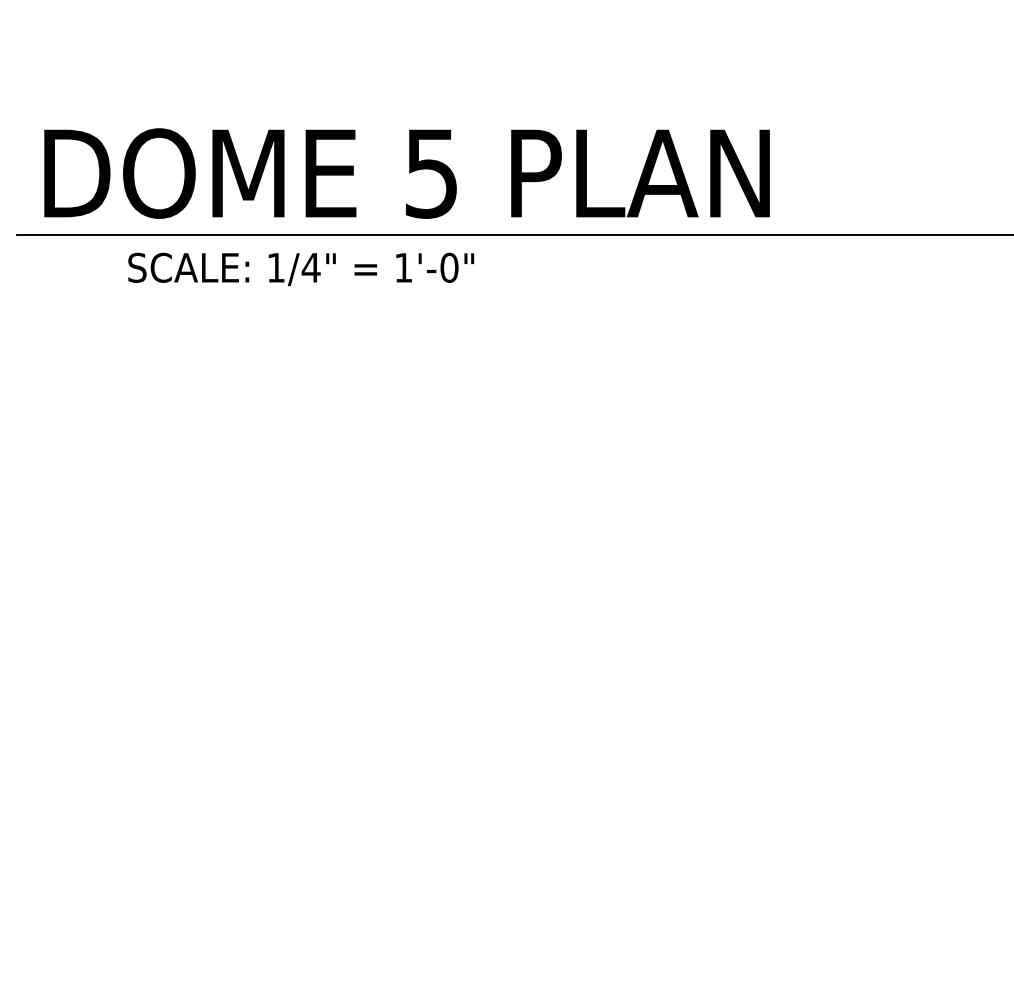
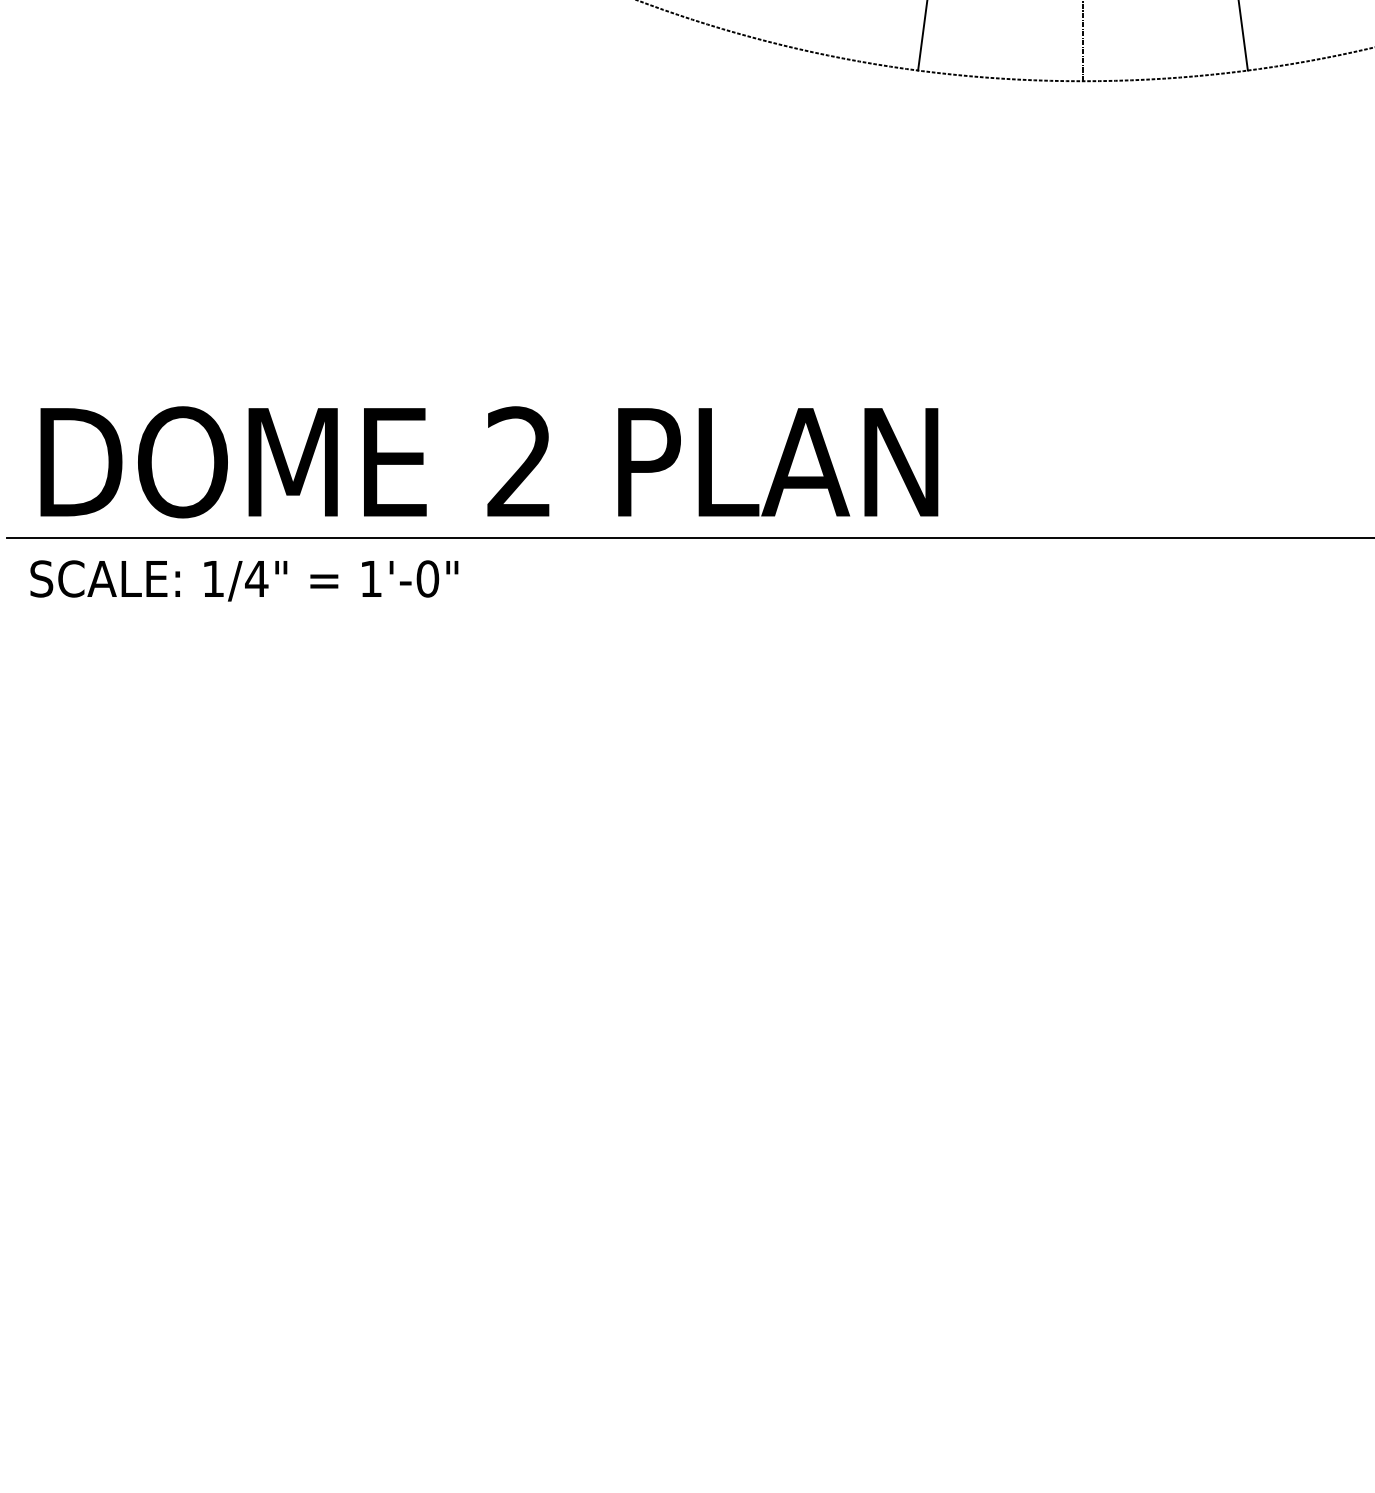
text: (430, 173) -> (518, 462), 5 -> 2
text: (301, 269) -> (244, 580), moved

